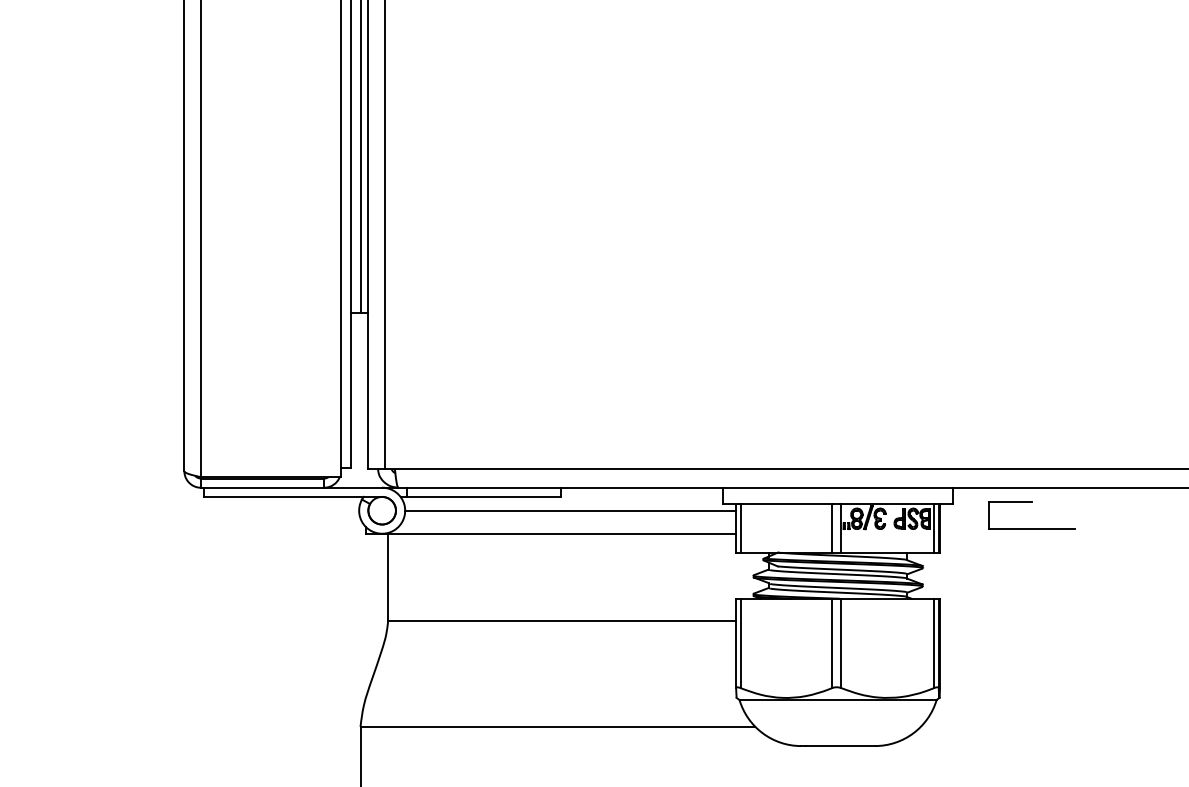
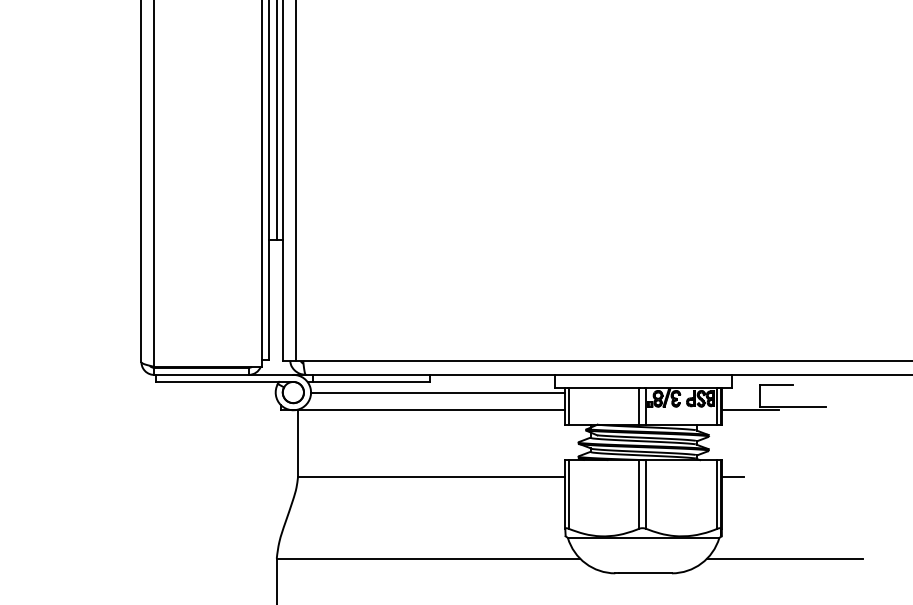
line: (976, 533) -> (749, 410), added
line: (953, 621) -> (732, 477), added
line: (1021, 726) -> (784, 558), added

